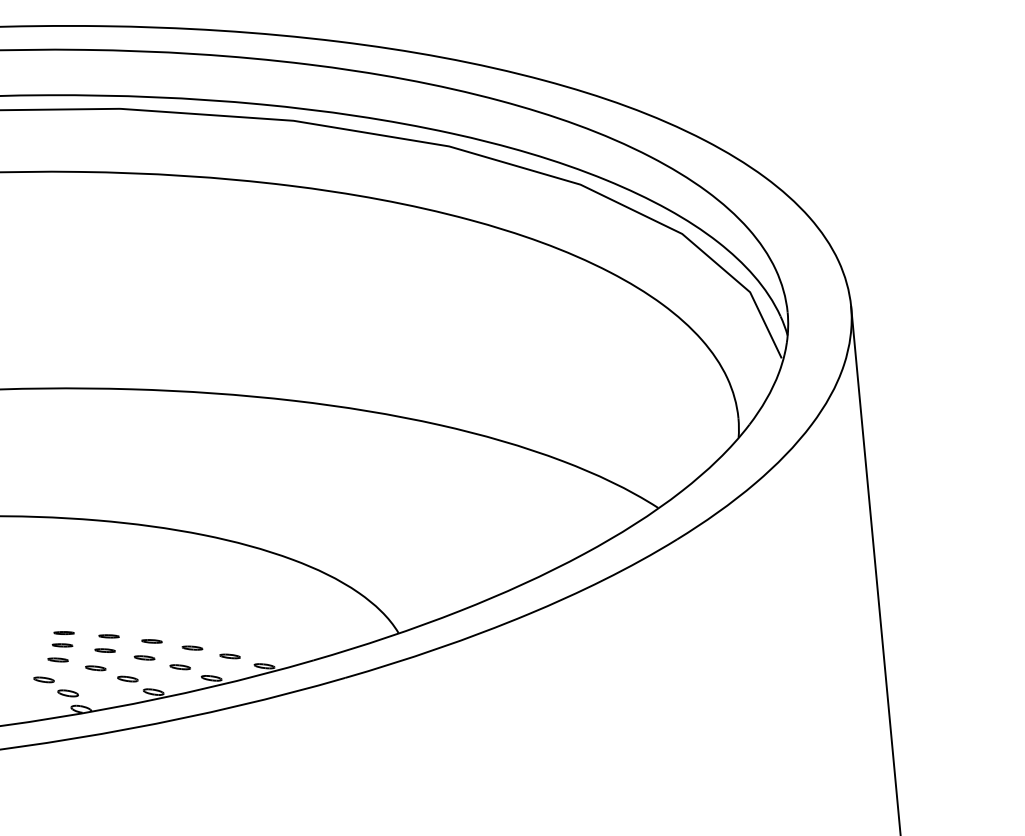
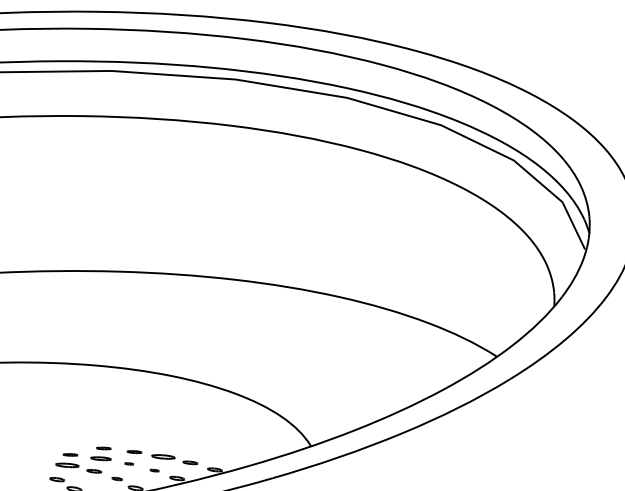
line: (63, 632) -> (71, 445), removed
part: (192, 647) -> (163, 456), size x1.6
part: (104, 650) -> (100, 458), size x1.4
part: (144, 657) -> (129, 463), size x0.6
part: (57, 659) -> (66, 465), size x1.6
part: (179, 667) -> (154, 470), size x0.6
part: (127, 678) -> (116, 478), size x0.7

